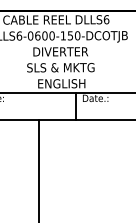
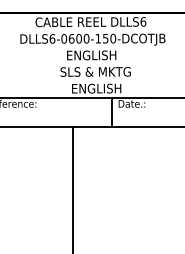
text: (61, 51) -> (96, 55), DIVERTER -> ENGLISH

